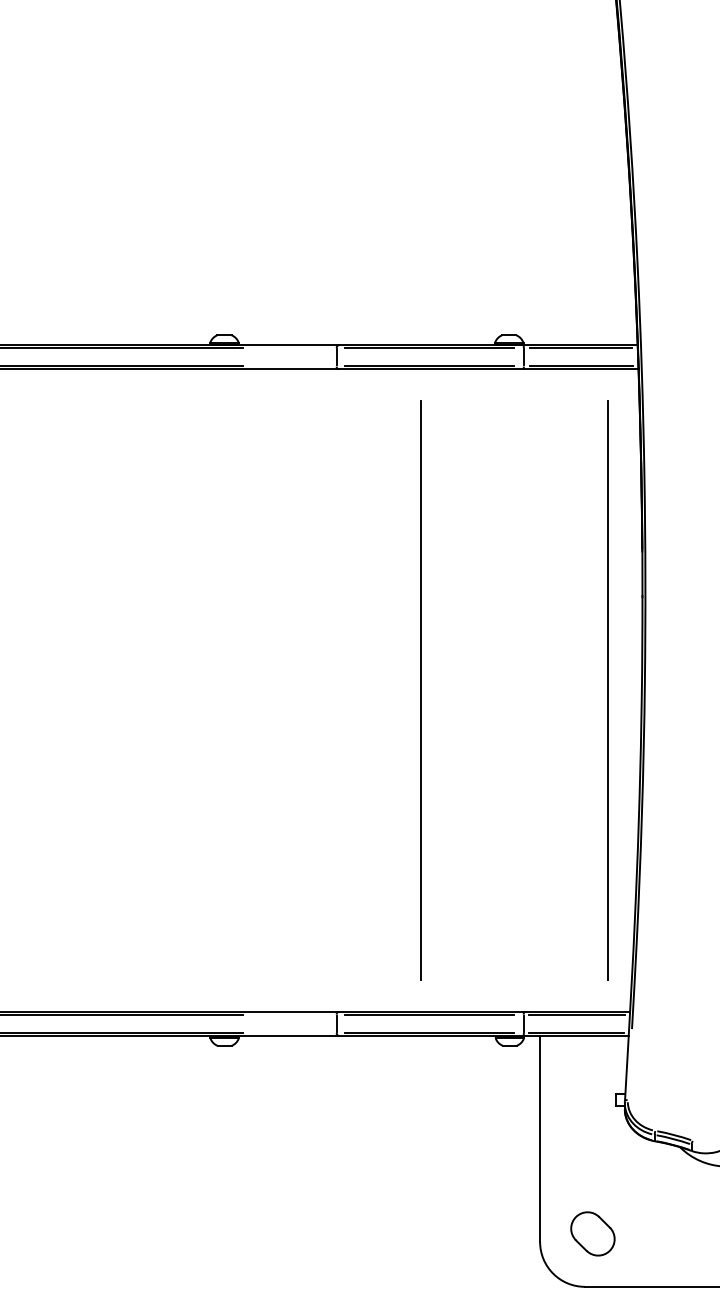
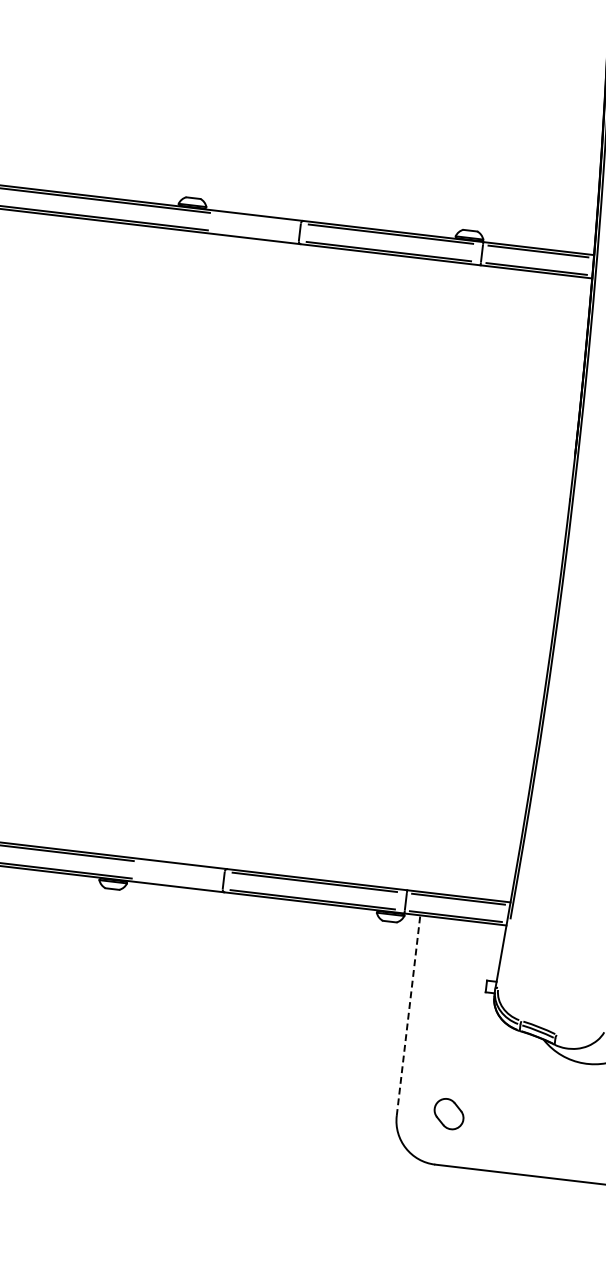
line: (420, 690) -> (343, 565), removed
line: (607, 690) -> (525, 587), removed
line: (540, 1138) -> (408, 1015), solid -> dashed
part: (592, 1233) -> (448, 1113), size x0.7

